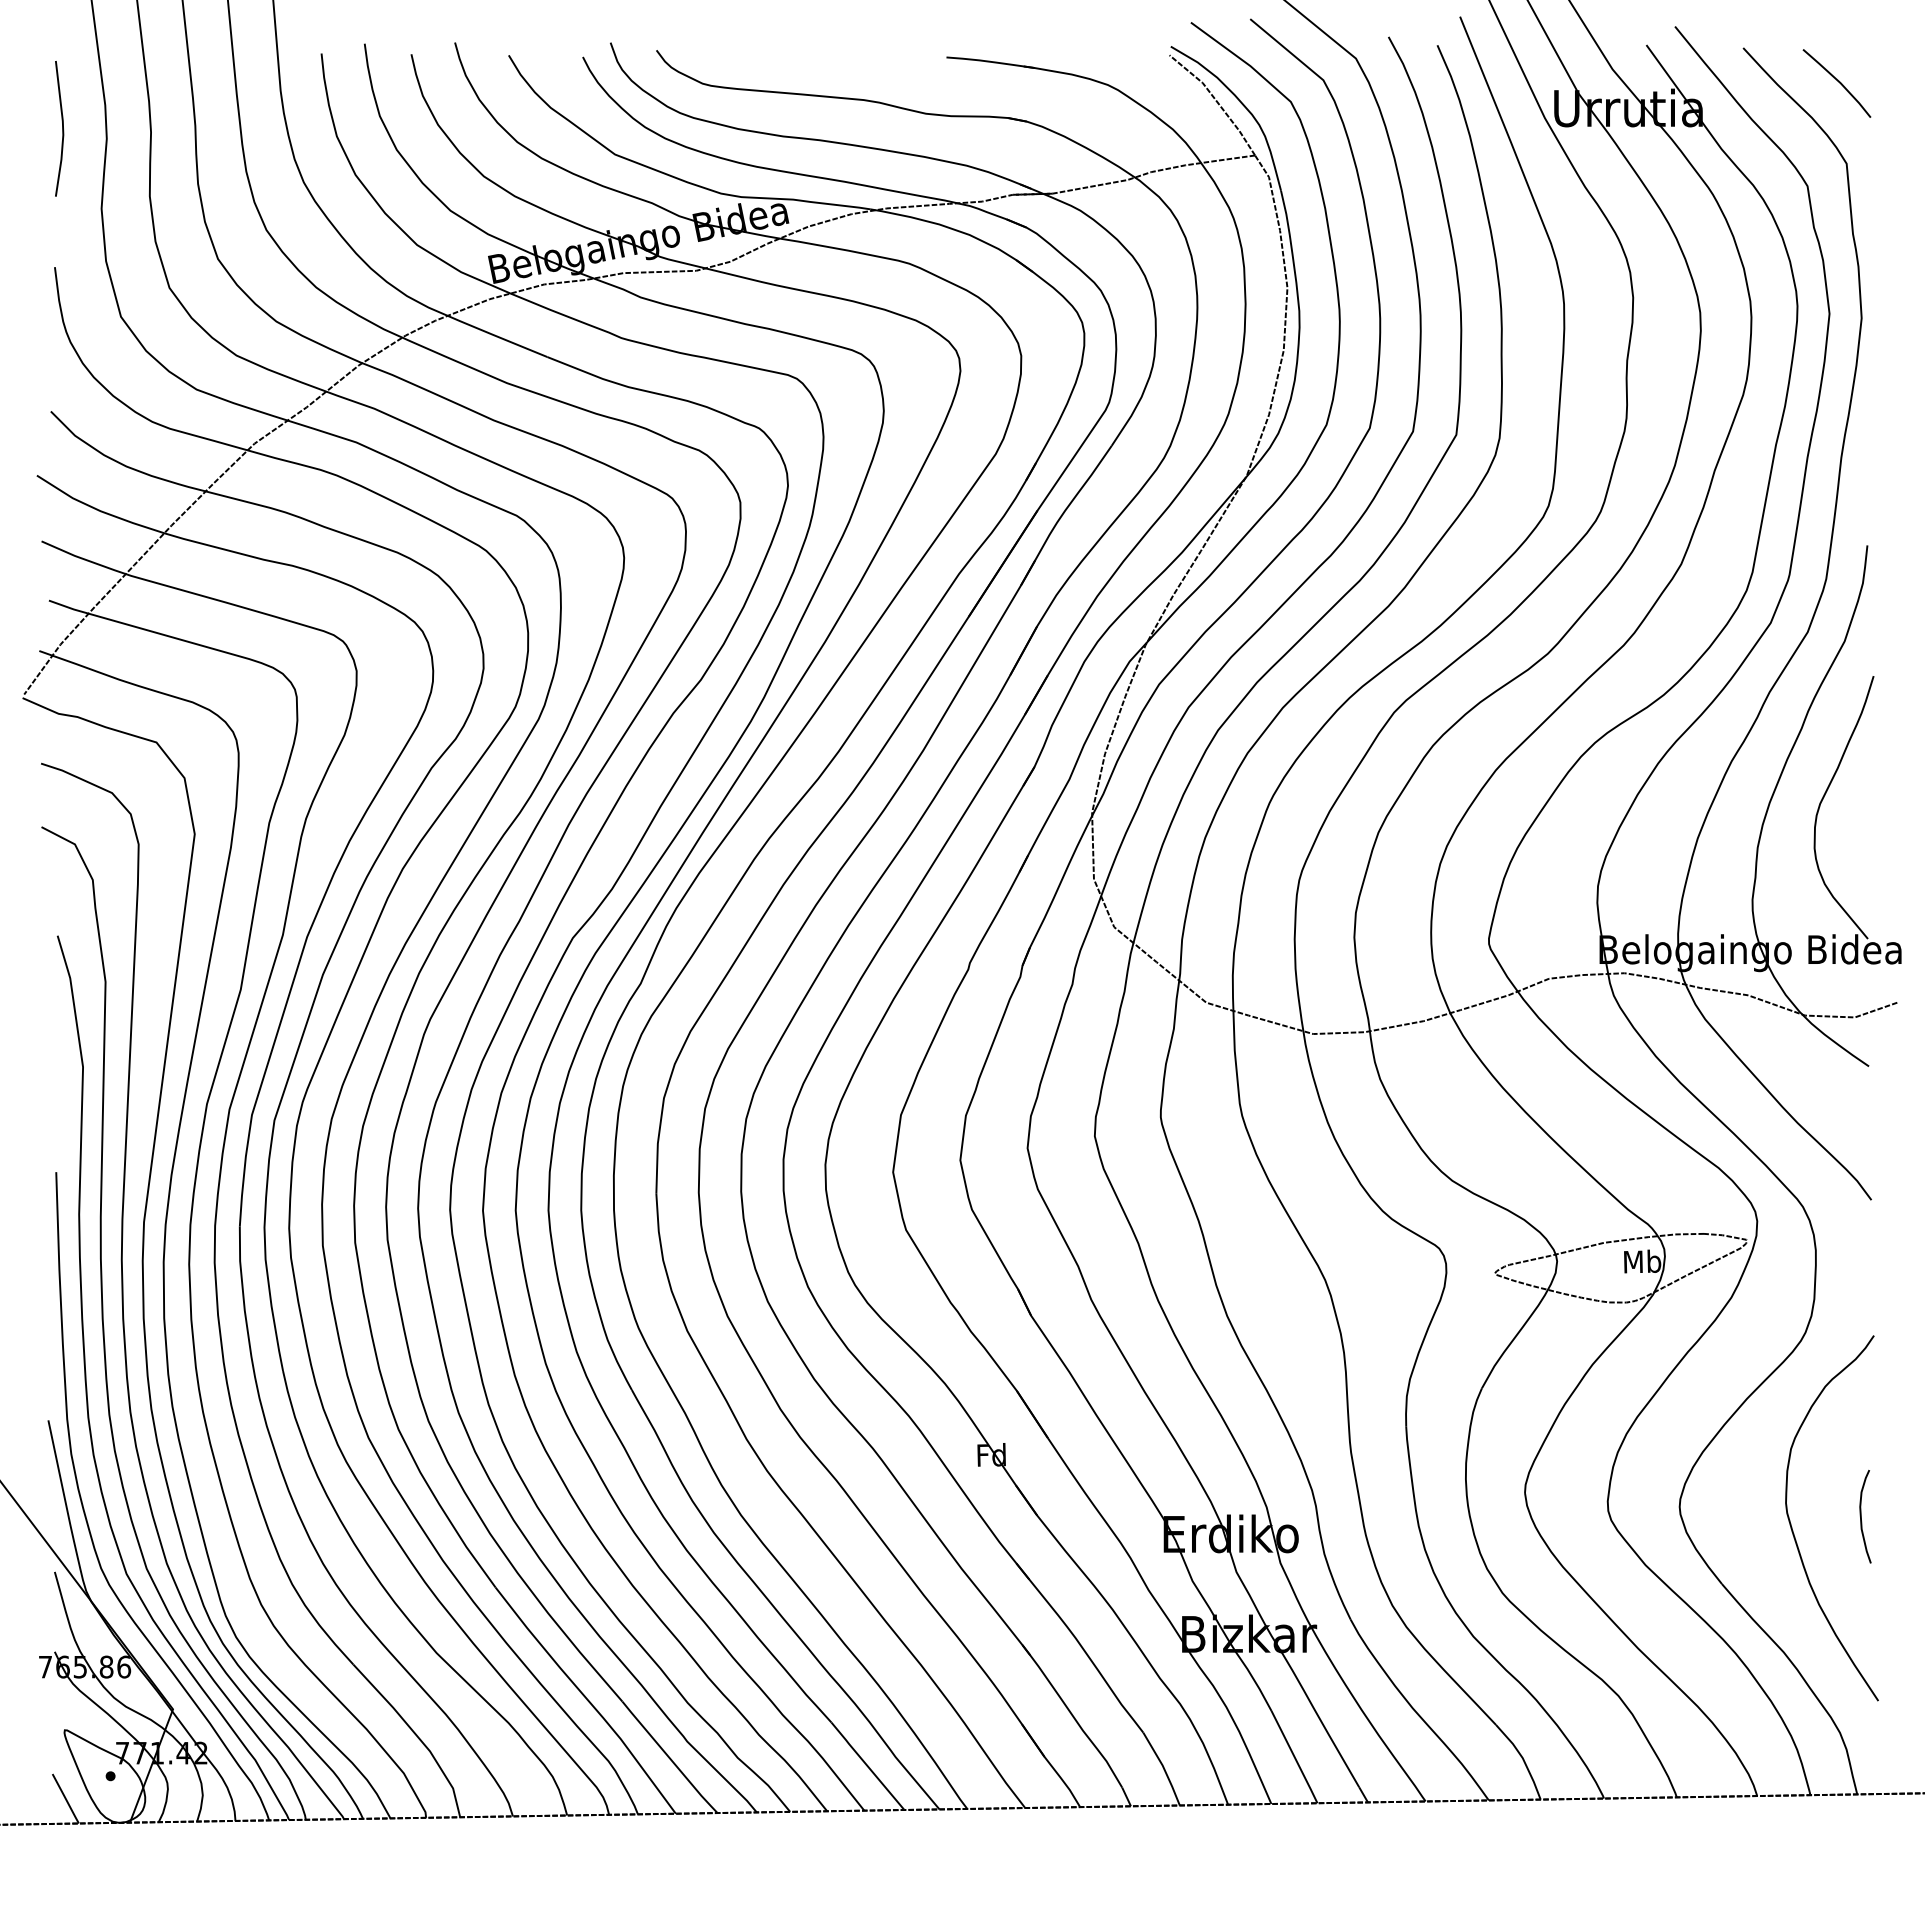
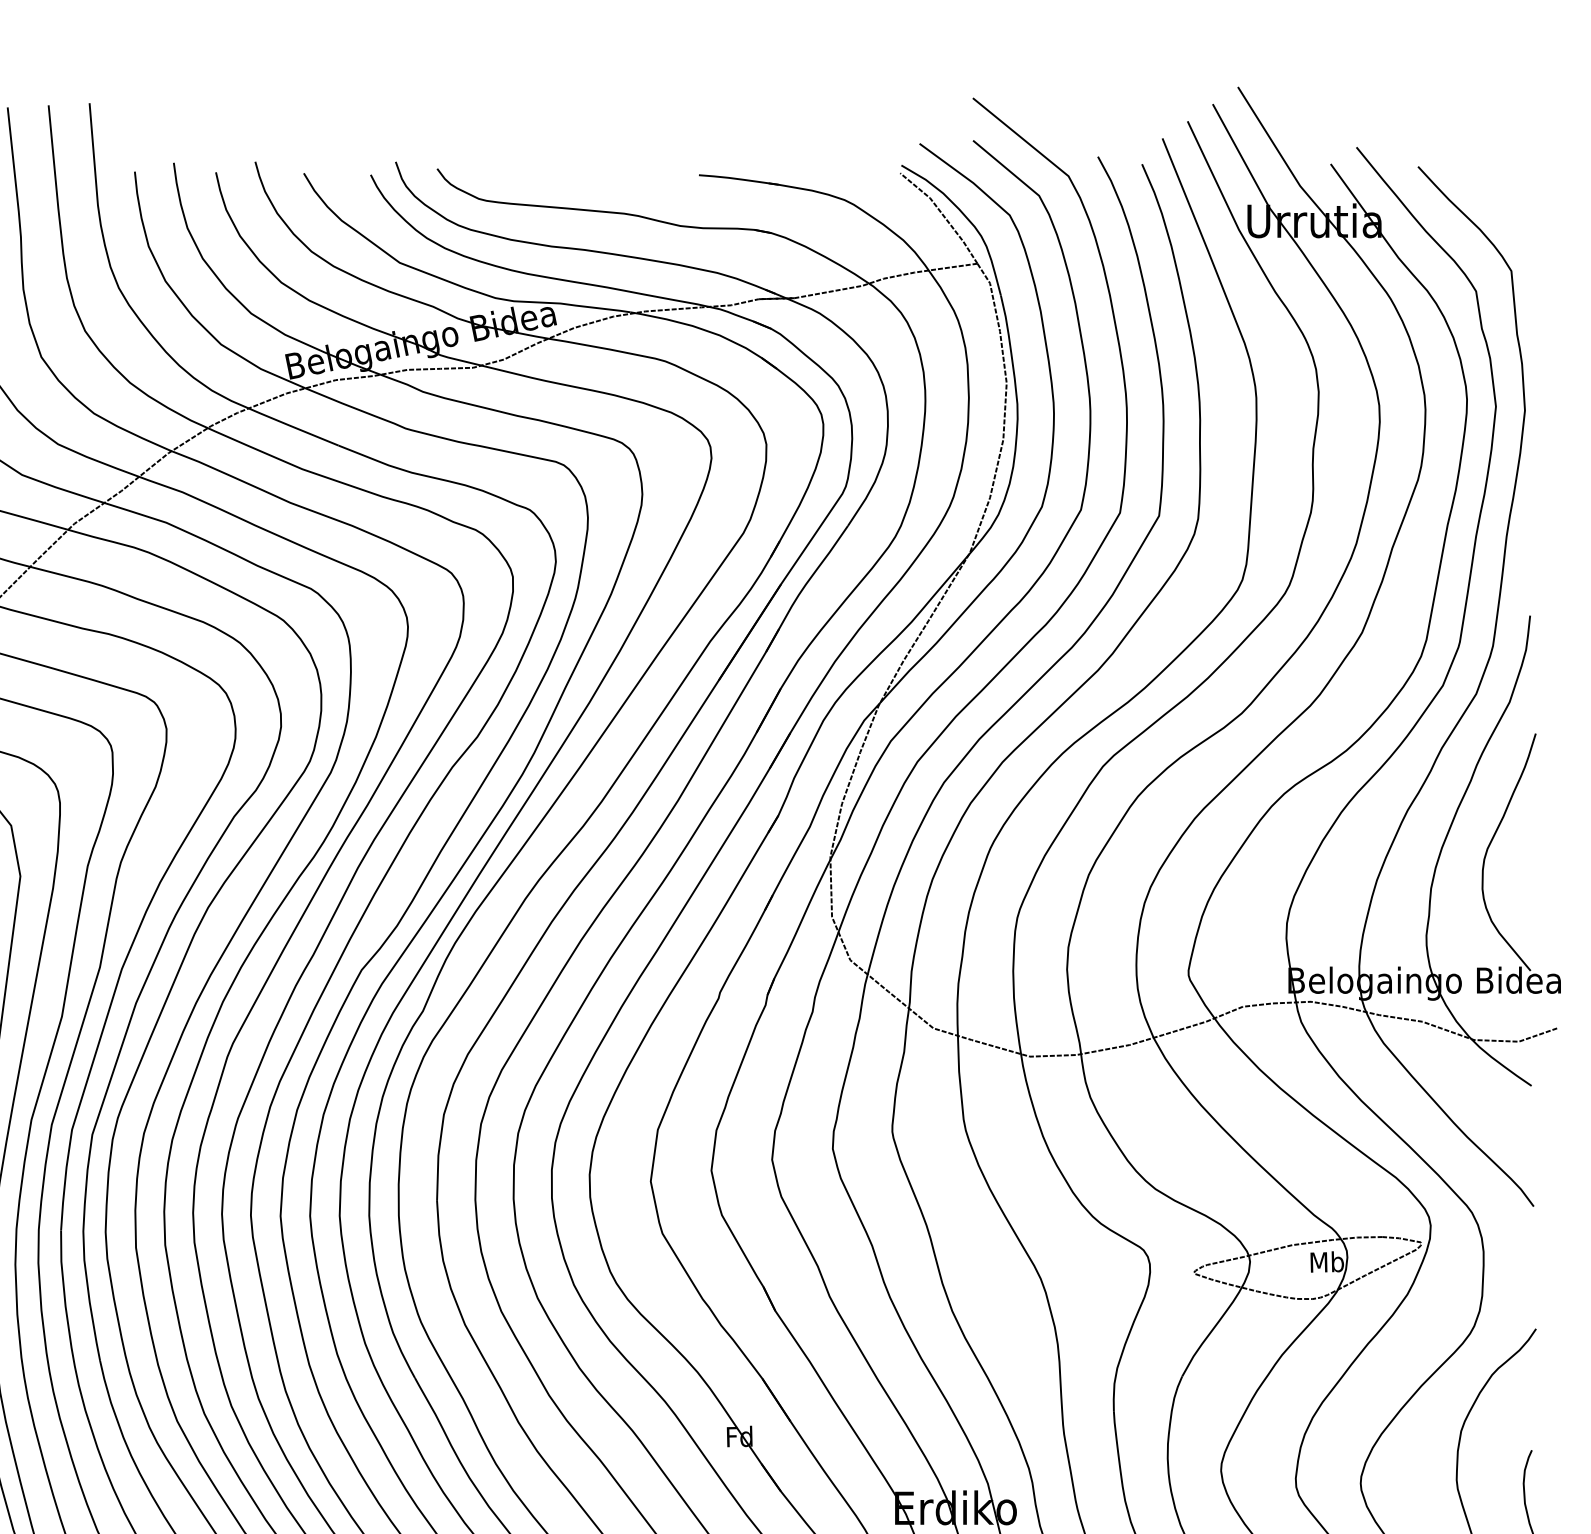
line: (1837, 81) -> (1503, 196), removed

